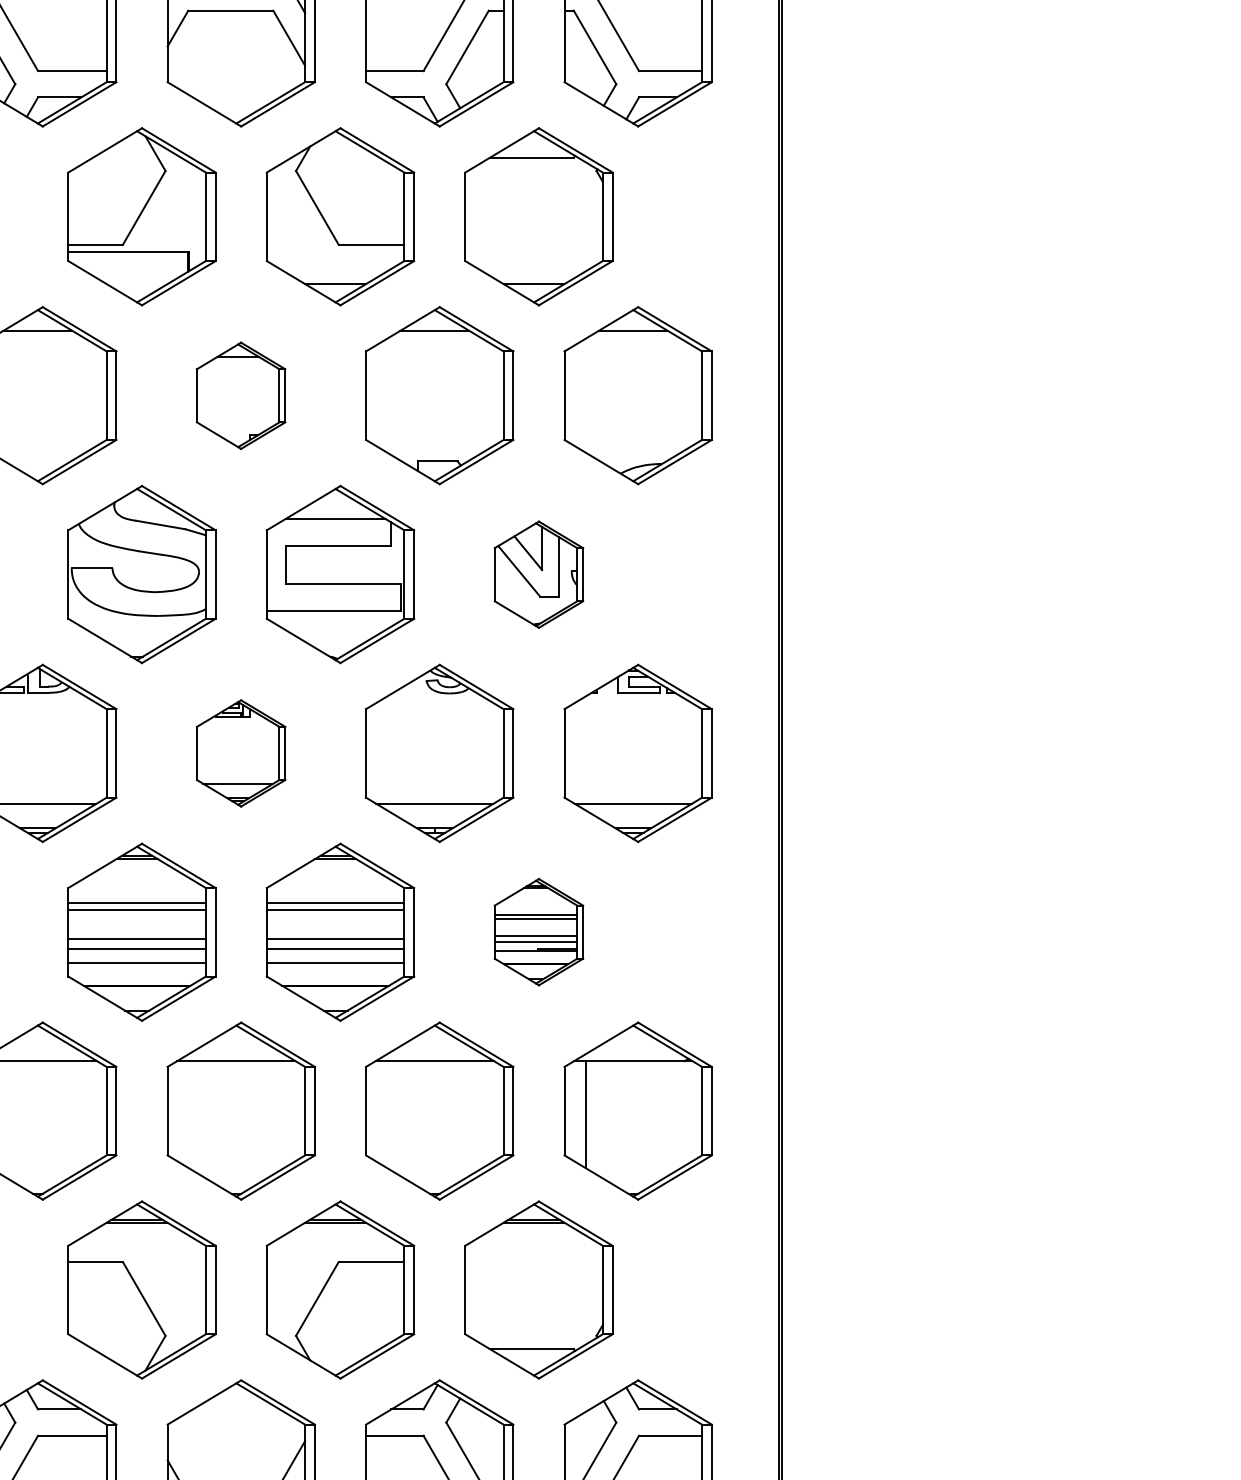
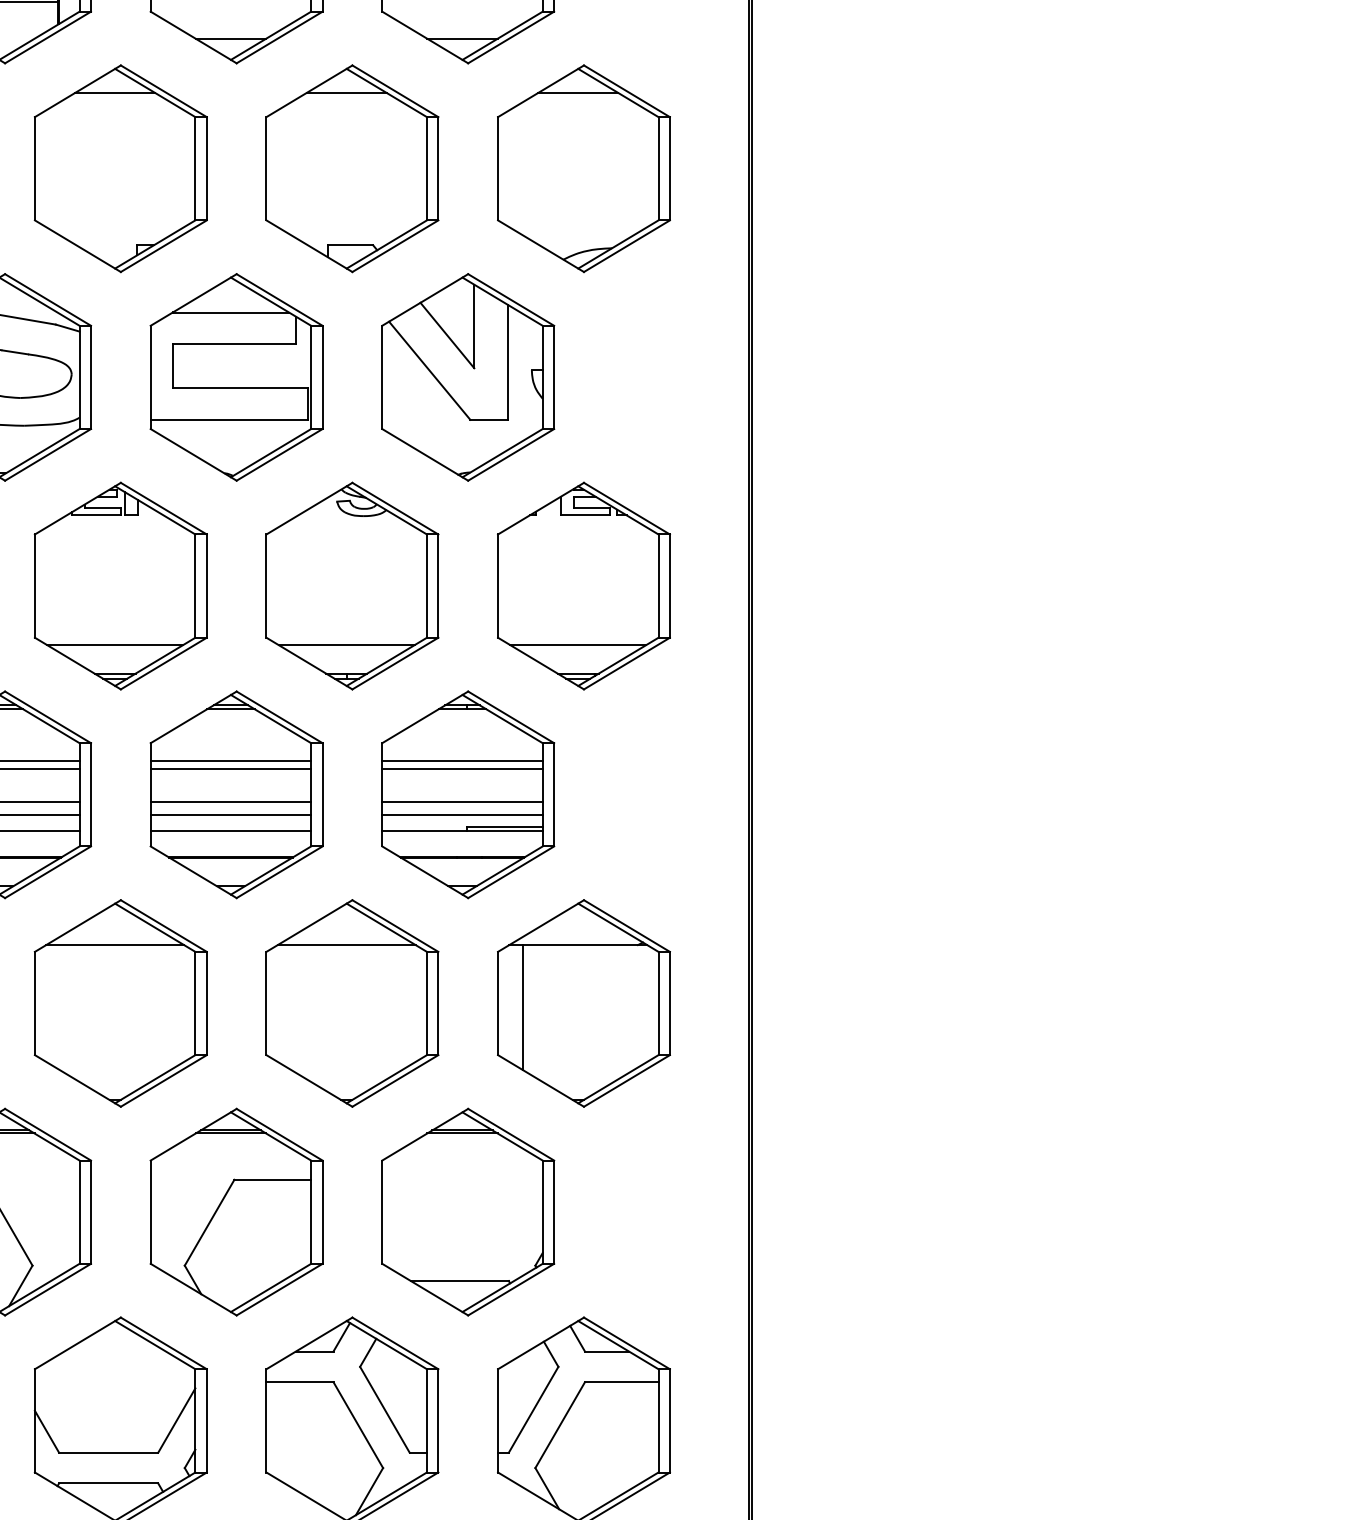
part: (240, 395) -> (119, 168), size x1.67
part: (538, 574) -> (467, 377), size x1.67
part: (240, 753) -> (119, 586), size x1.67
part: (538, 931) -> (467, 793), size x1.67

